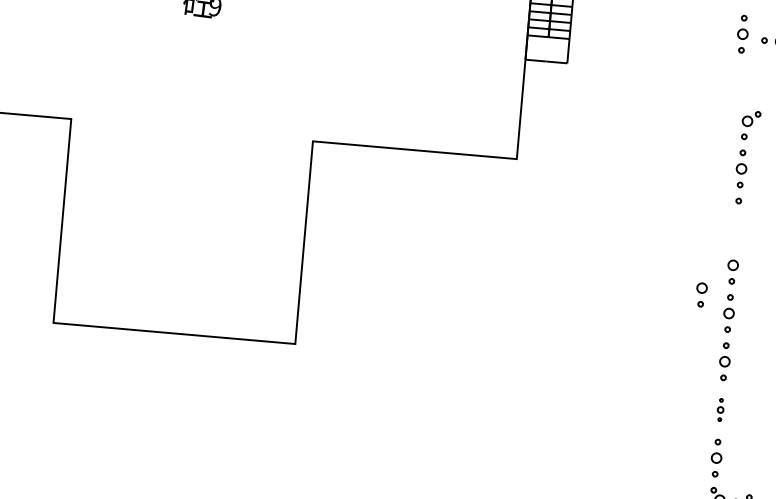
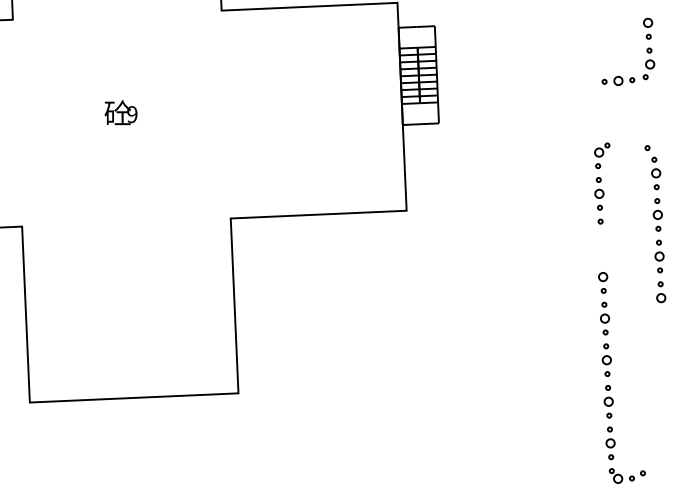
part: (743, 33) -> (585, 78), removed
part: (701, 294) -> (579, 305), removed
part: (720, 409) -> (608, 401), size x1.67

